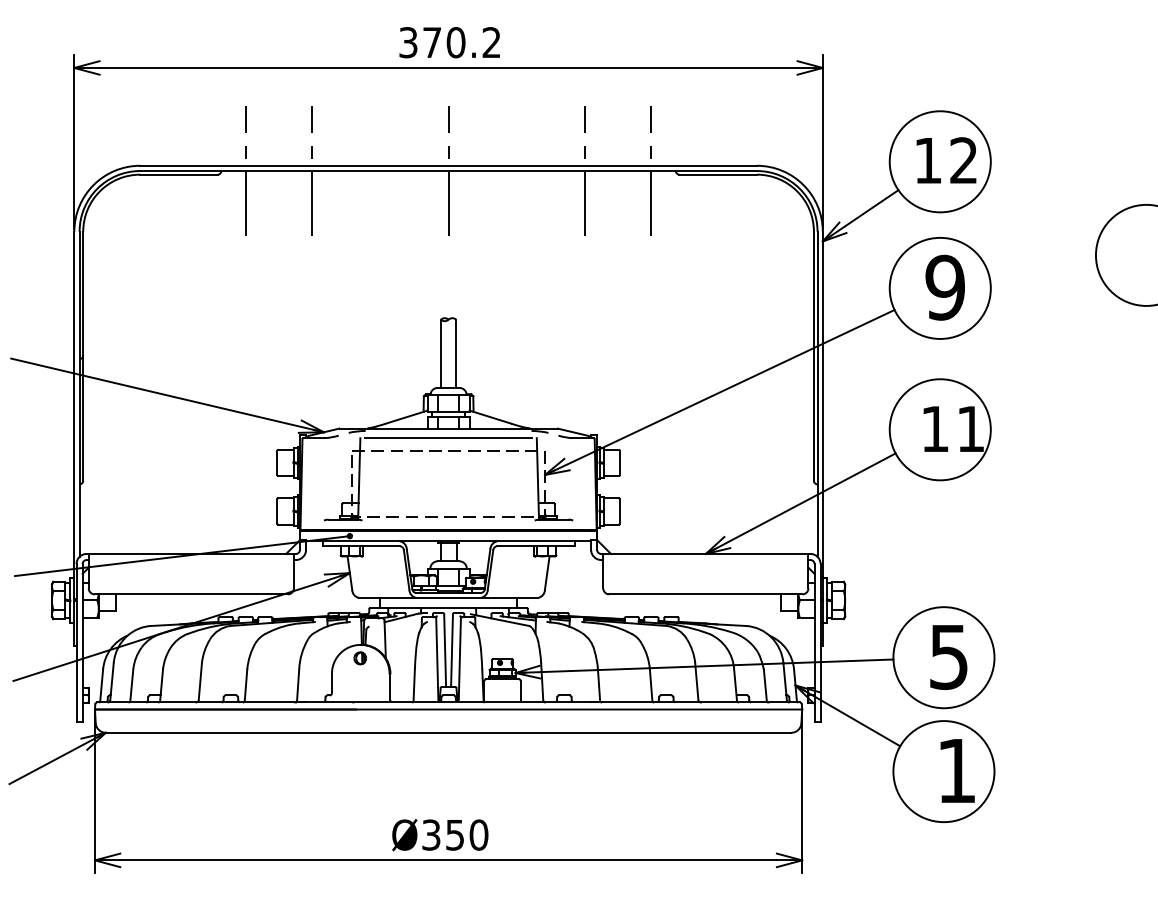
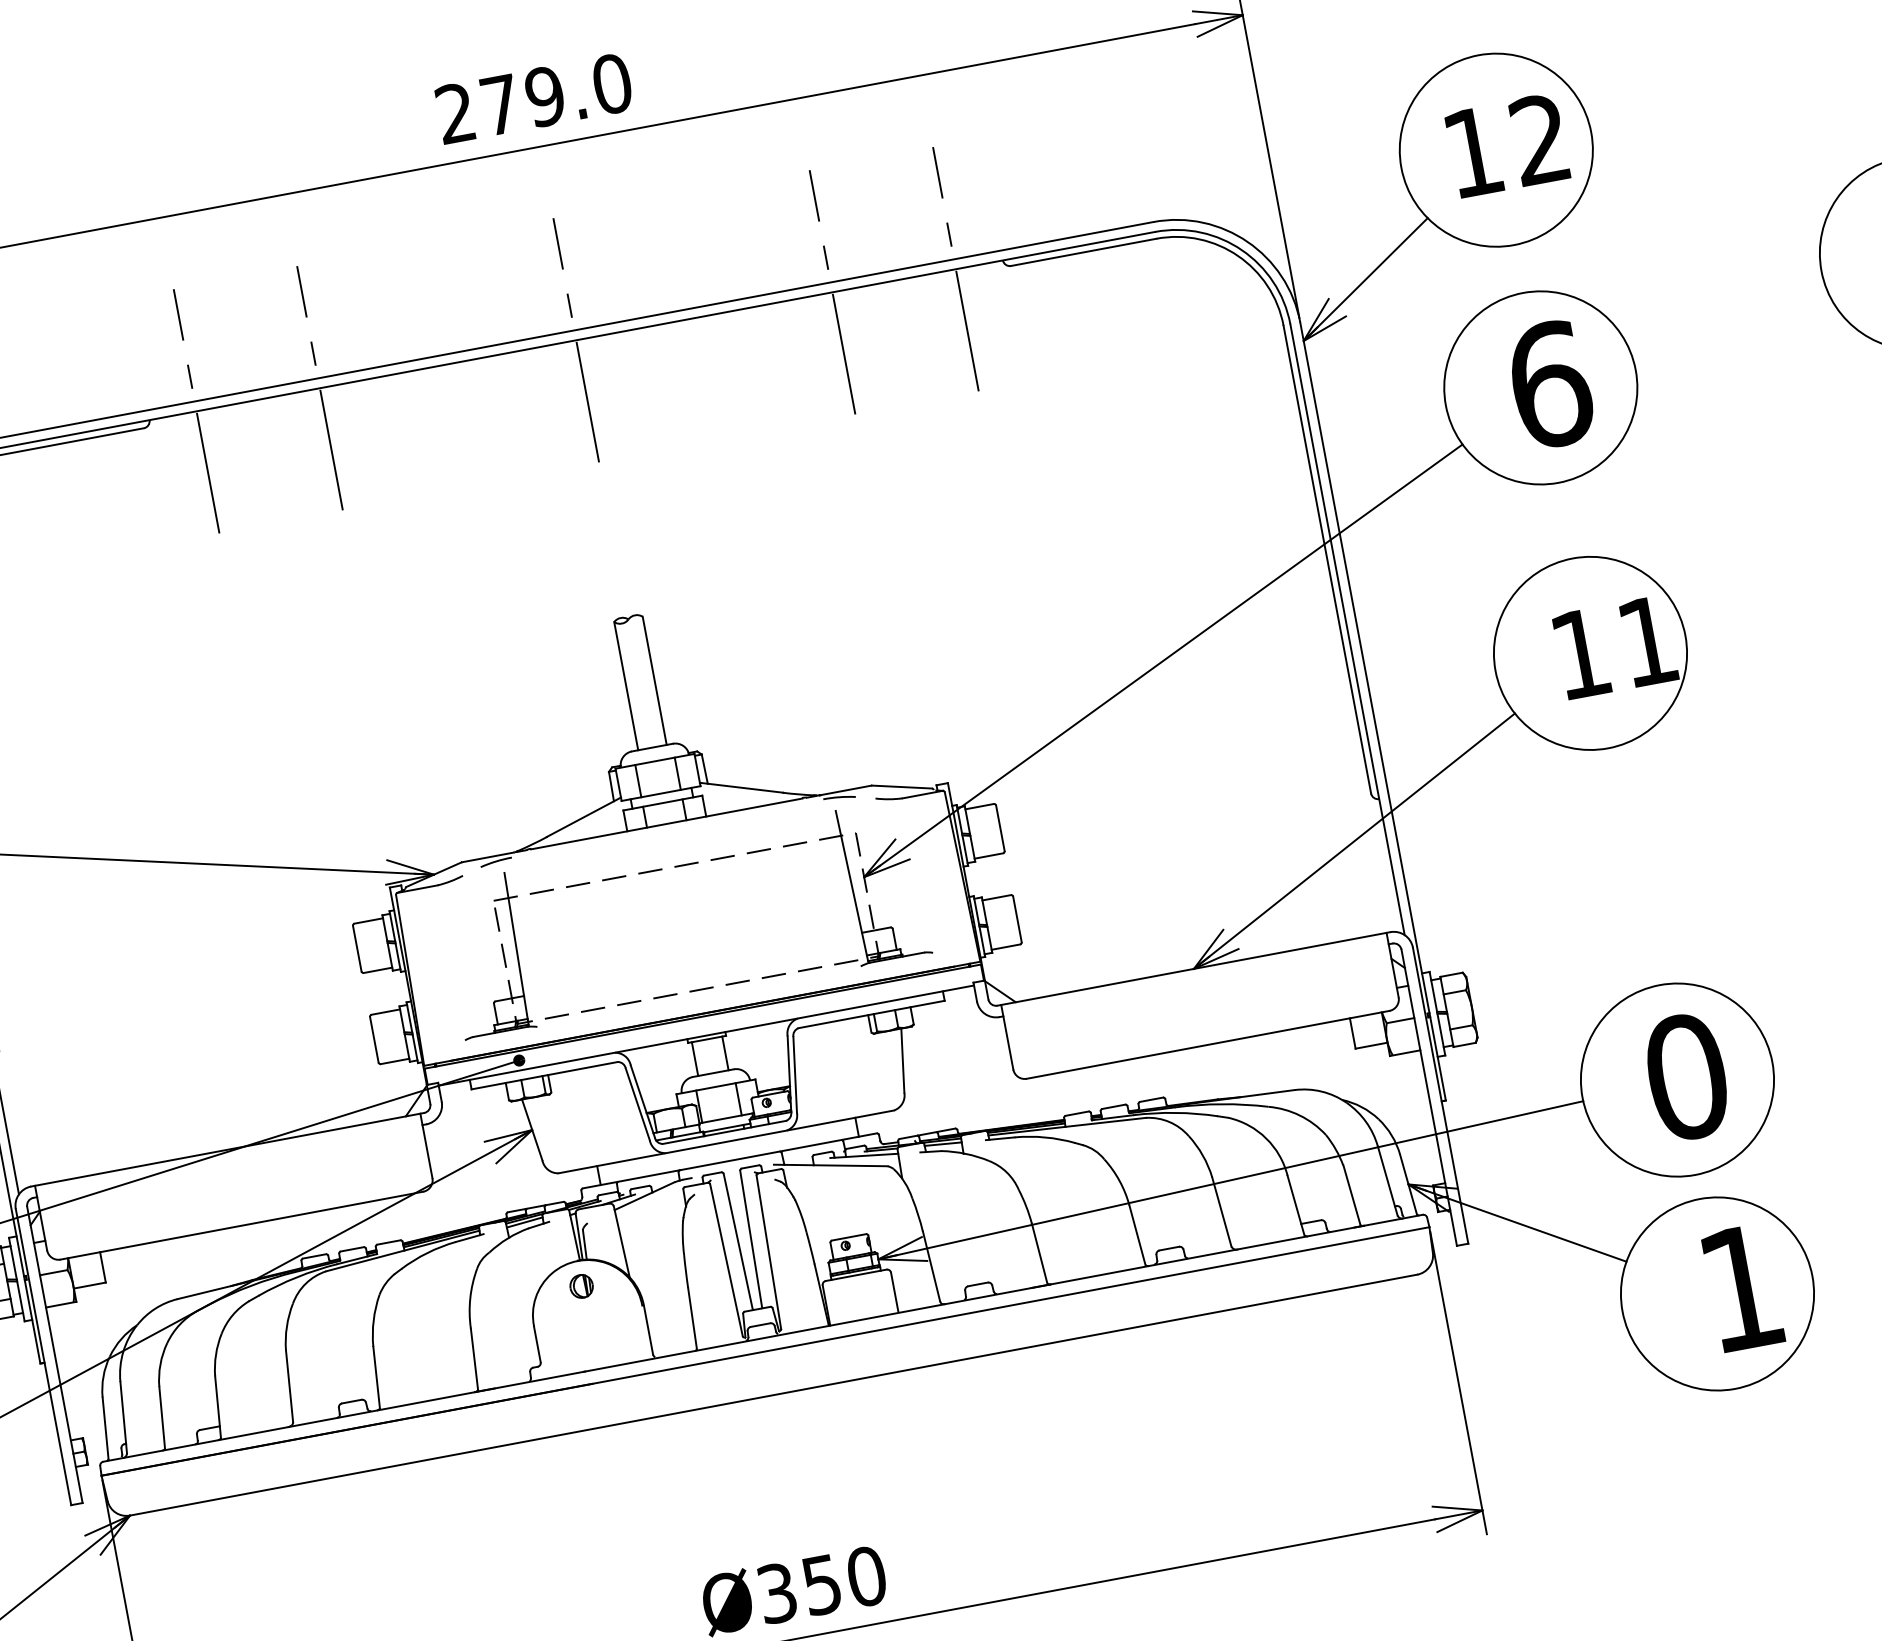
text: (450, 42) -> (534, 98), 370.2 -> 279.0
text: (945, 287) -> (1550, 384), 9 -> 6
line: (448, 438) -> (670, 842), removed
text: (948, 657) -> (1685, 1078), 5 -> 0

